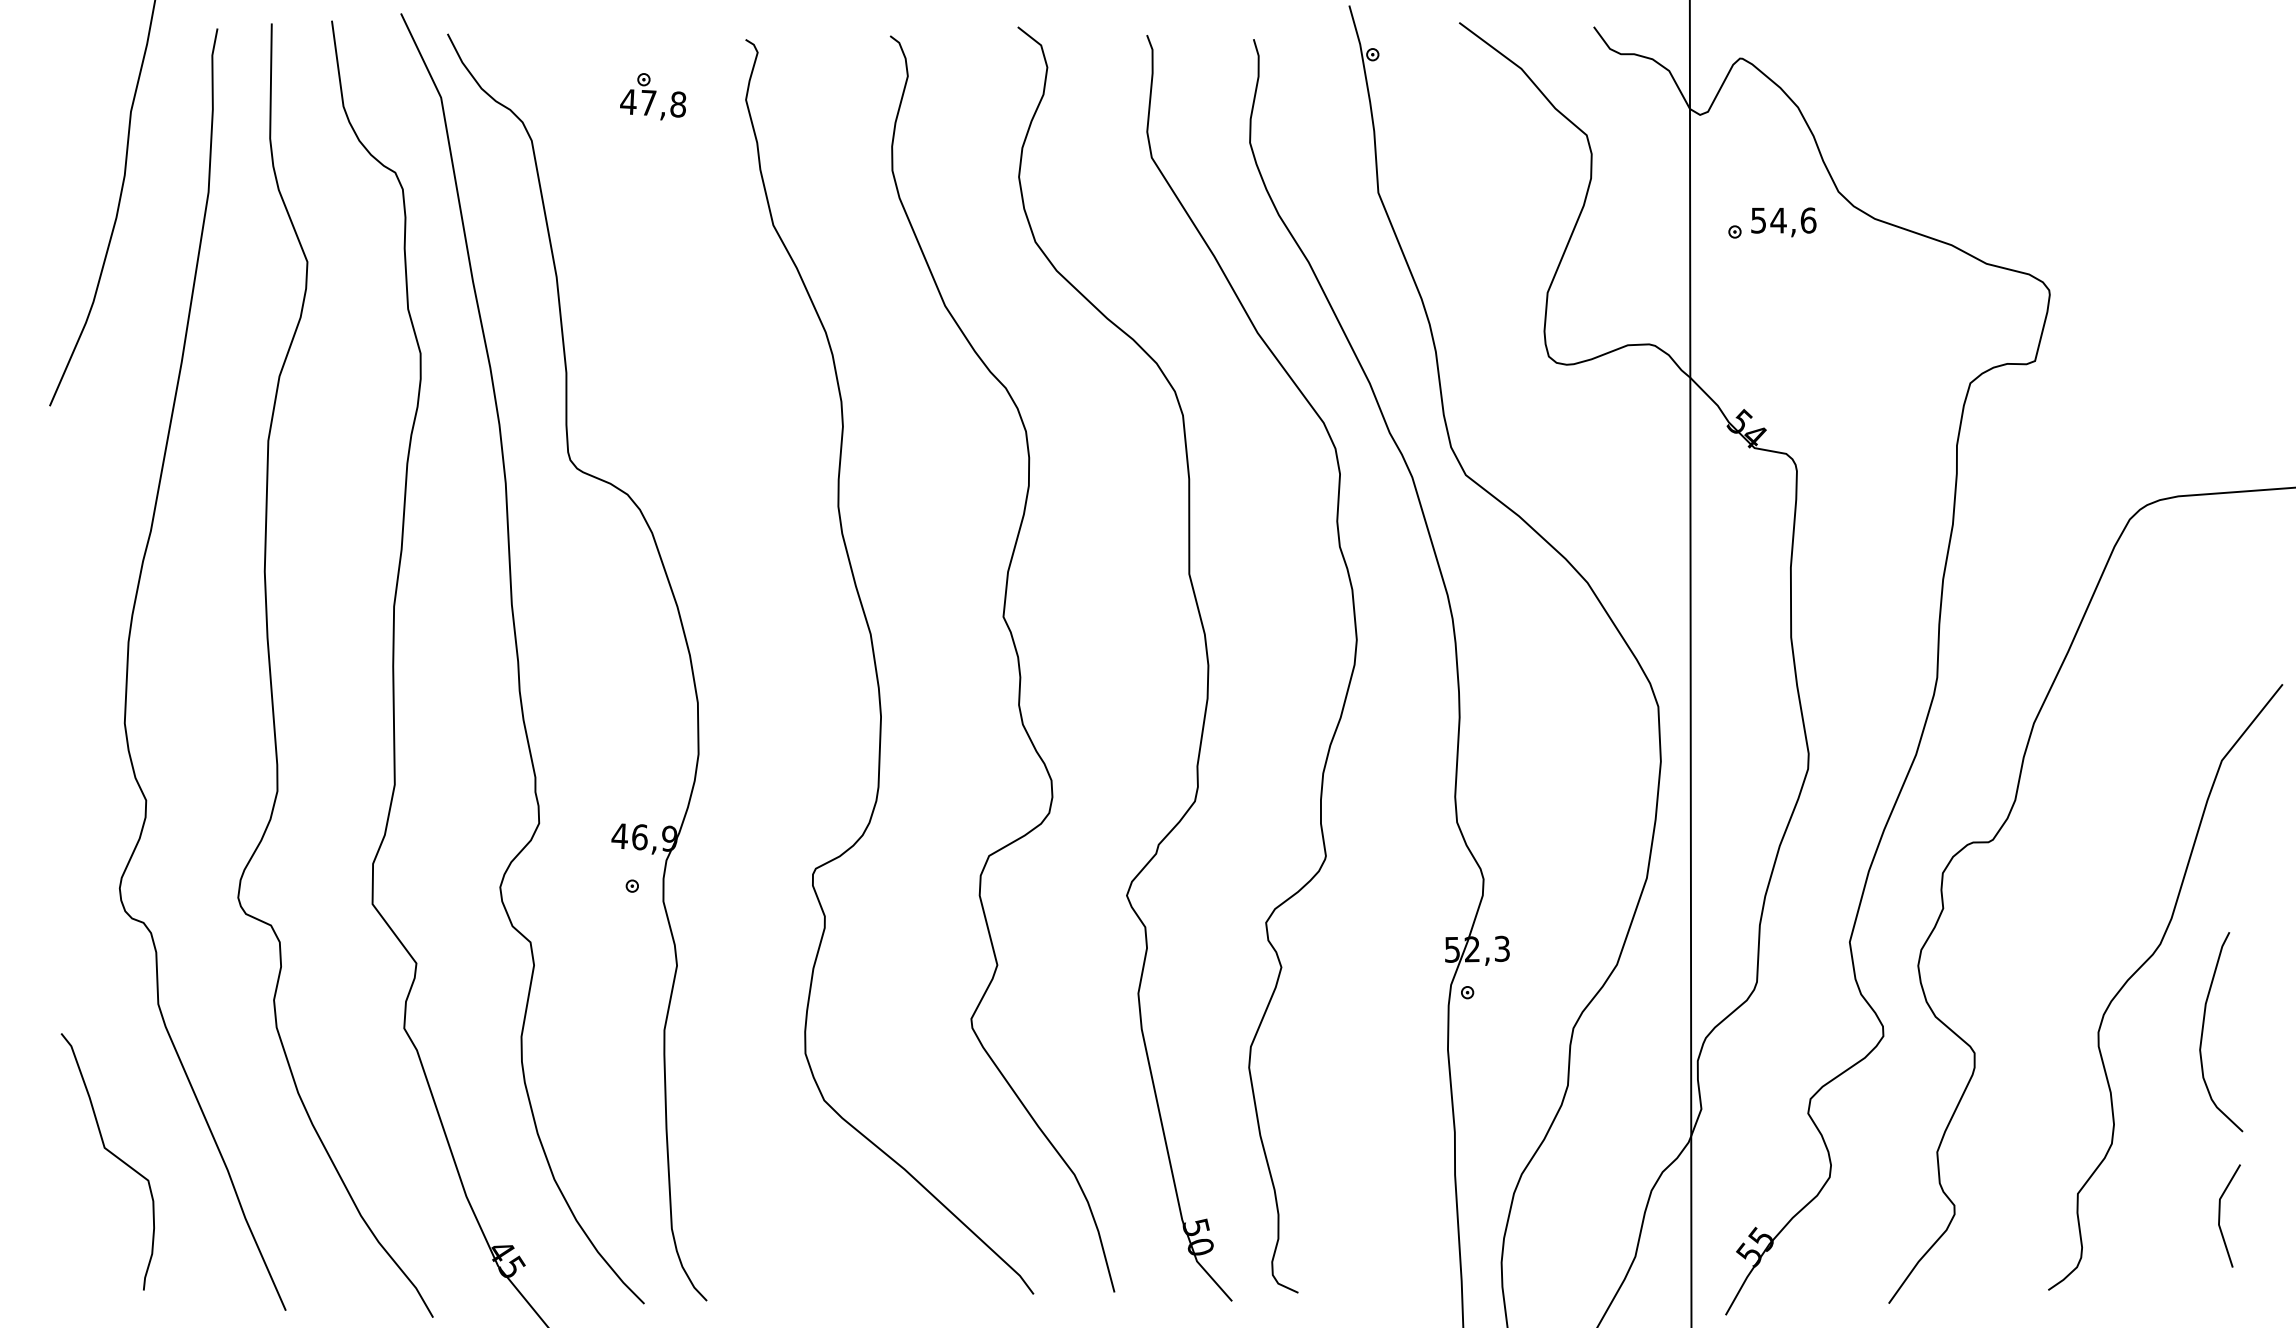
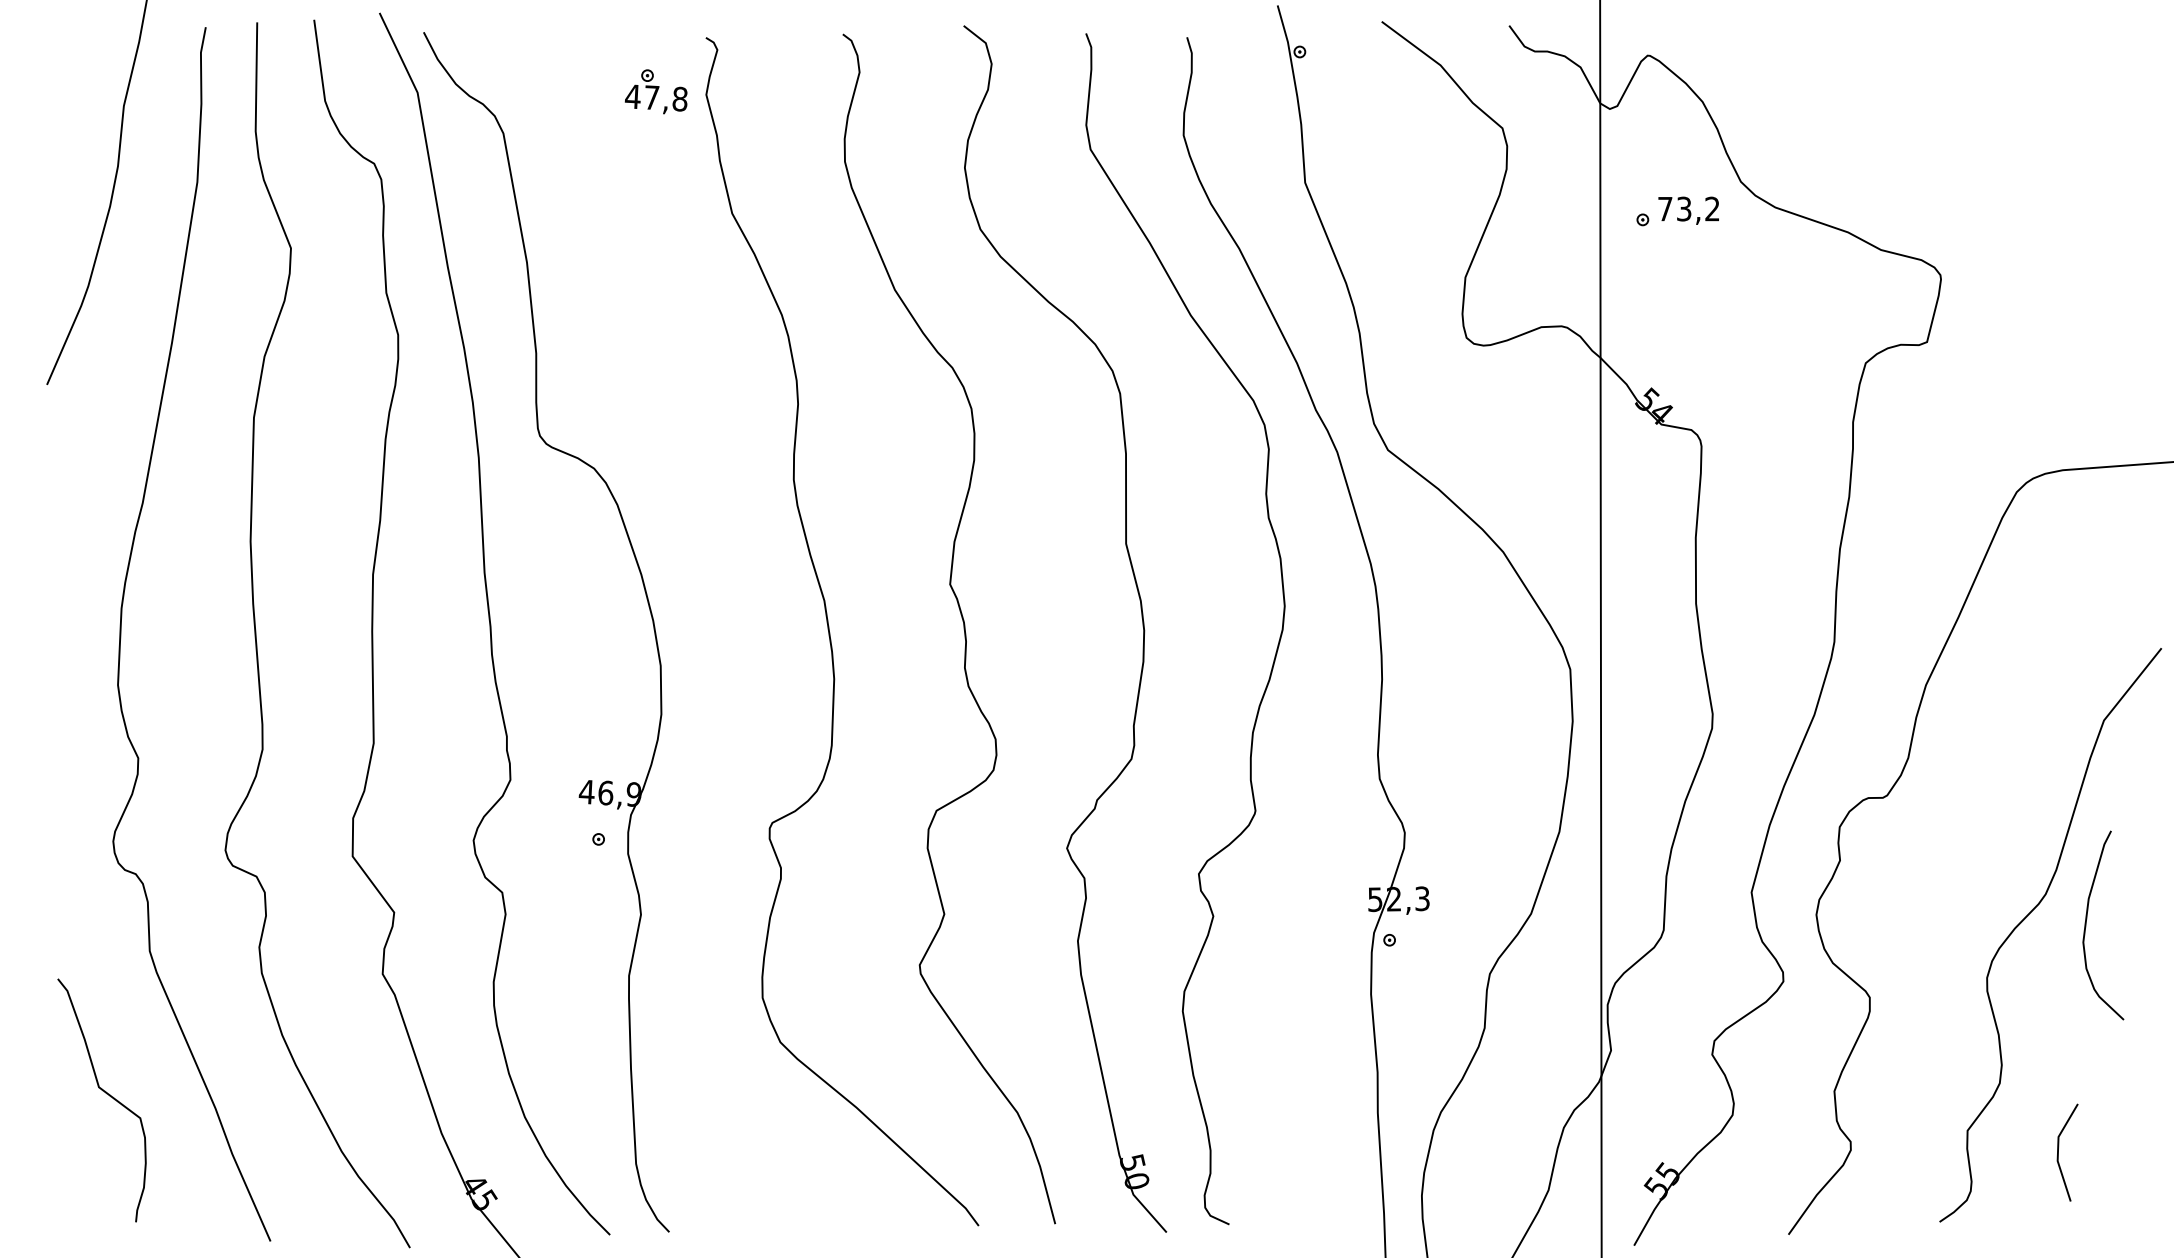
part: (652, 96) -> (655, 91), moved
text: (1783, 220) -> (1688, 209), 54,6 -> 73,2
curve: (2203, 1032) -> (2086, 925), moved
line: (2220, 1215) -> (2059, 1152), moved

